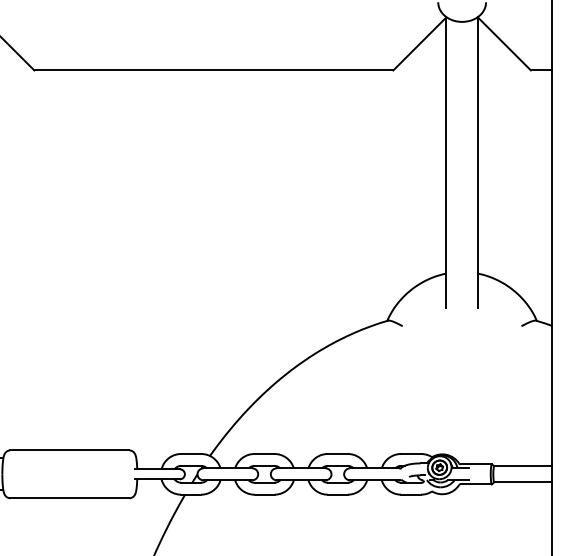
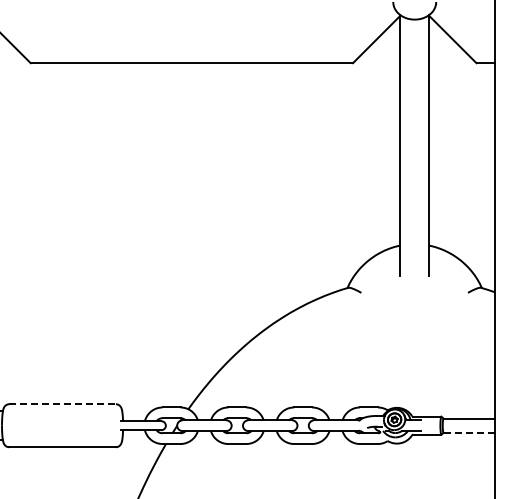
line: (70, 450) -> (63, 404), solid -> dashed
line: (523, 481) -> (469, 432), solid -> dashed

